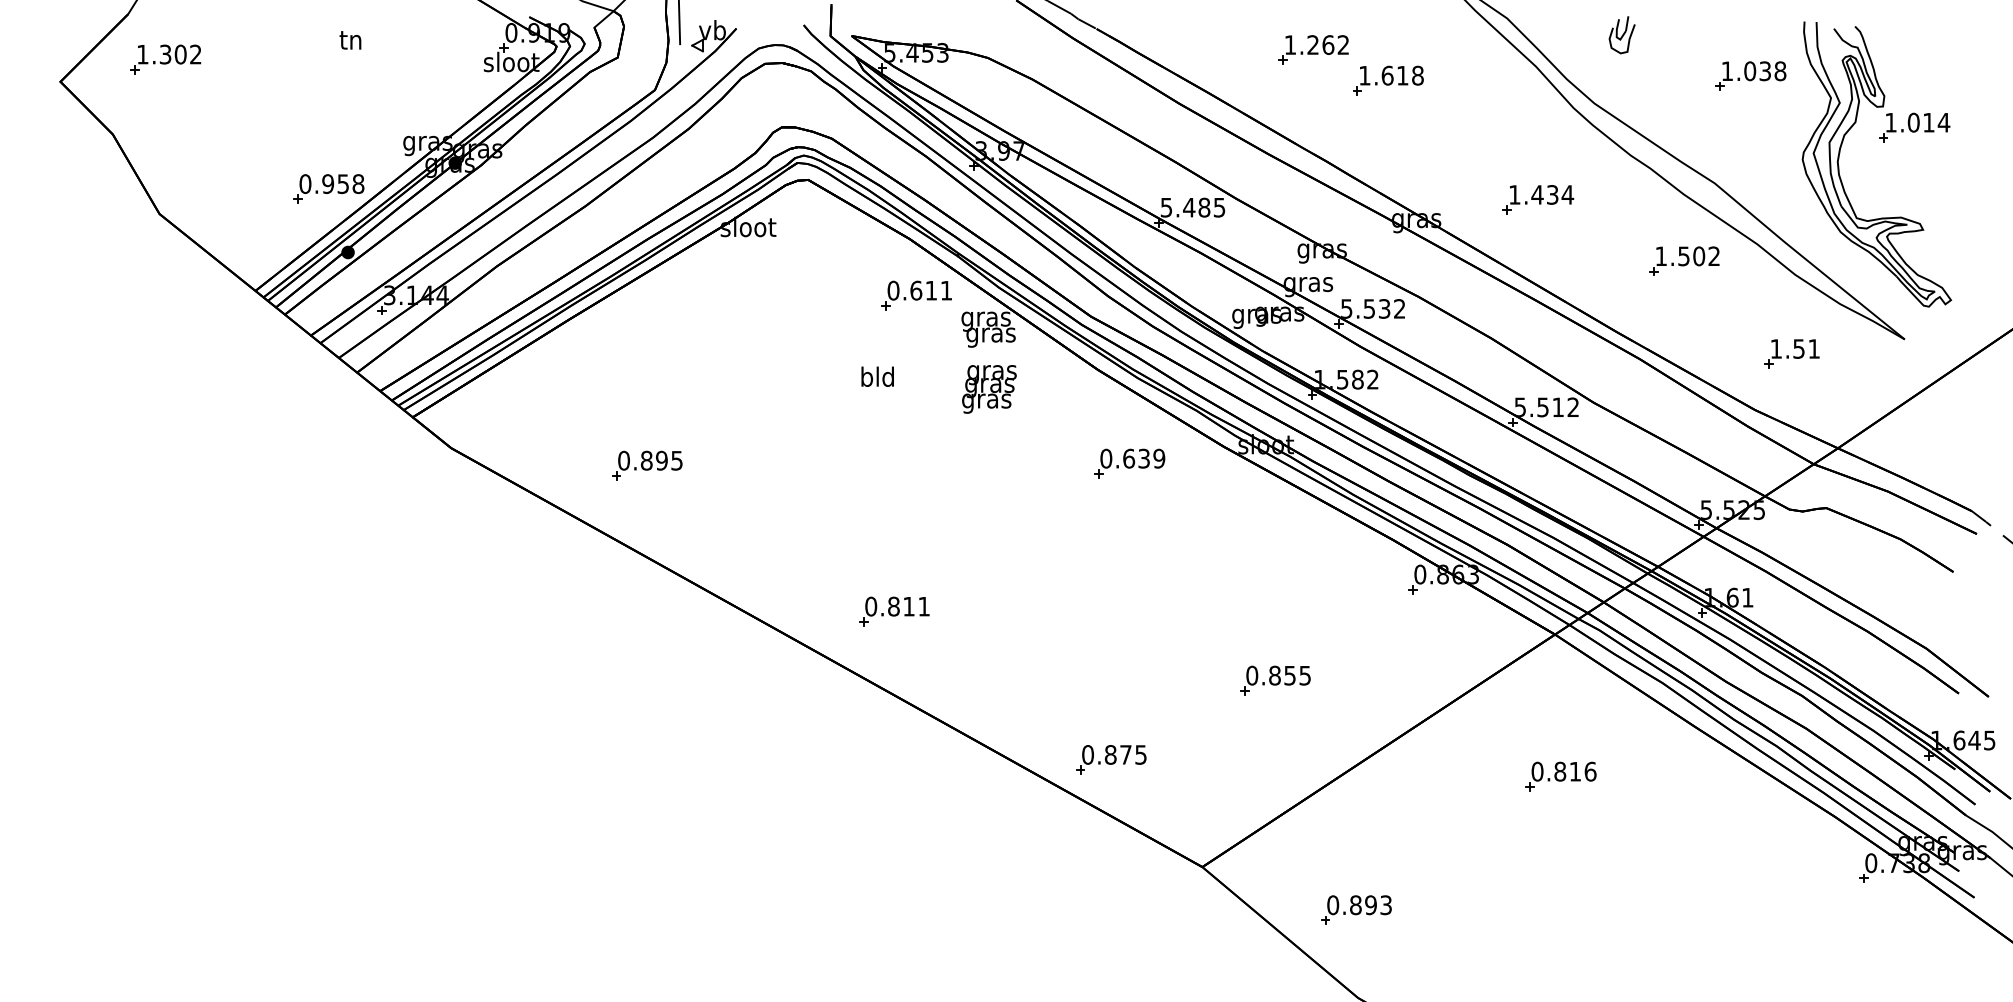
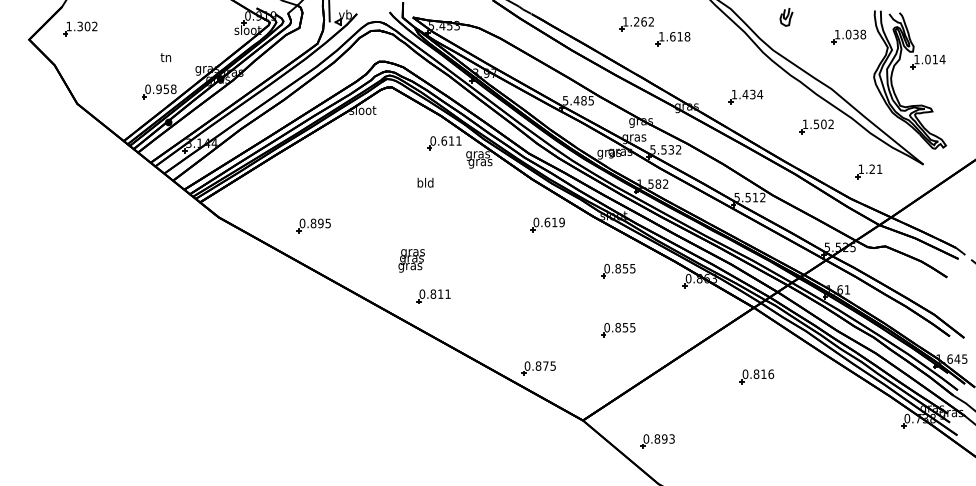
text: (349, 40) -> (165, 57), moved
text: (1797, 349) -> (871, 169), 1.51 -> 1.21
text: (988, 388) -> (411, 260), moved
text: (1143, 458) -> (554, 222), 0.639 -> 0.619
part: (1275, 559) -> (618, 271), added

